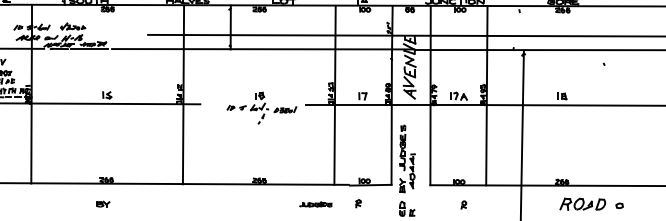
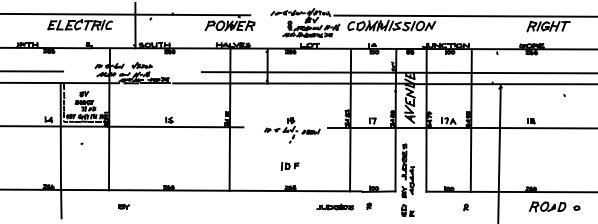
part: (258, 153) -> (289, 166), added
part: (103, 203) -> (124, 206), moved
part: (316, 203) -> (335, 206), size x1.43
part: (463, 205) -> (465, 207), moved

